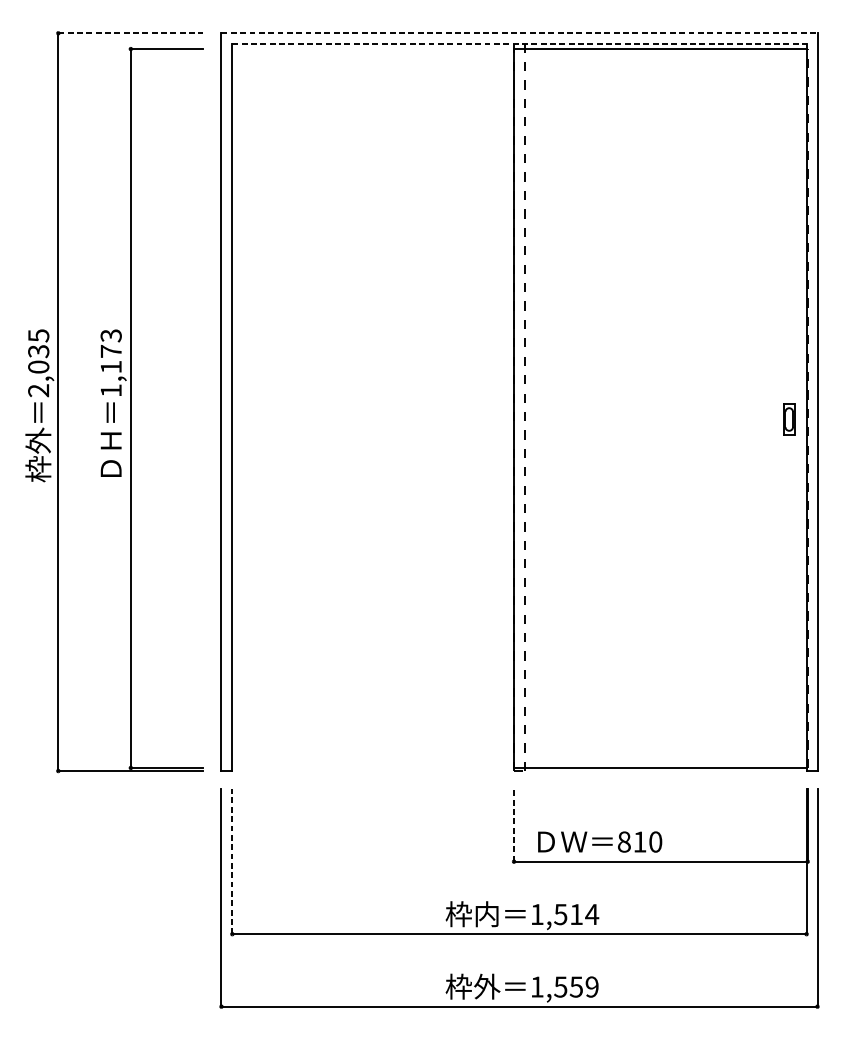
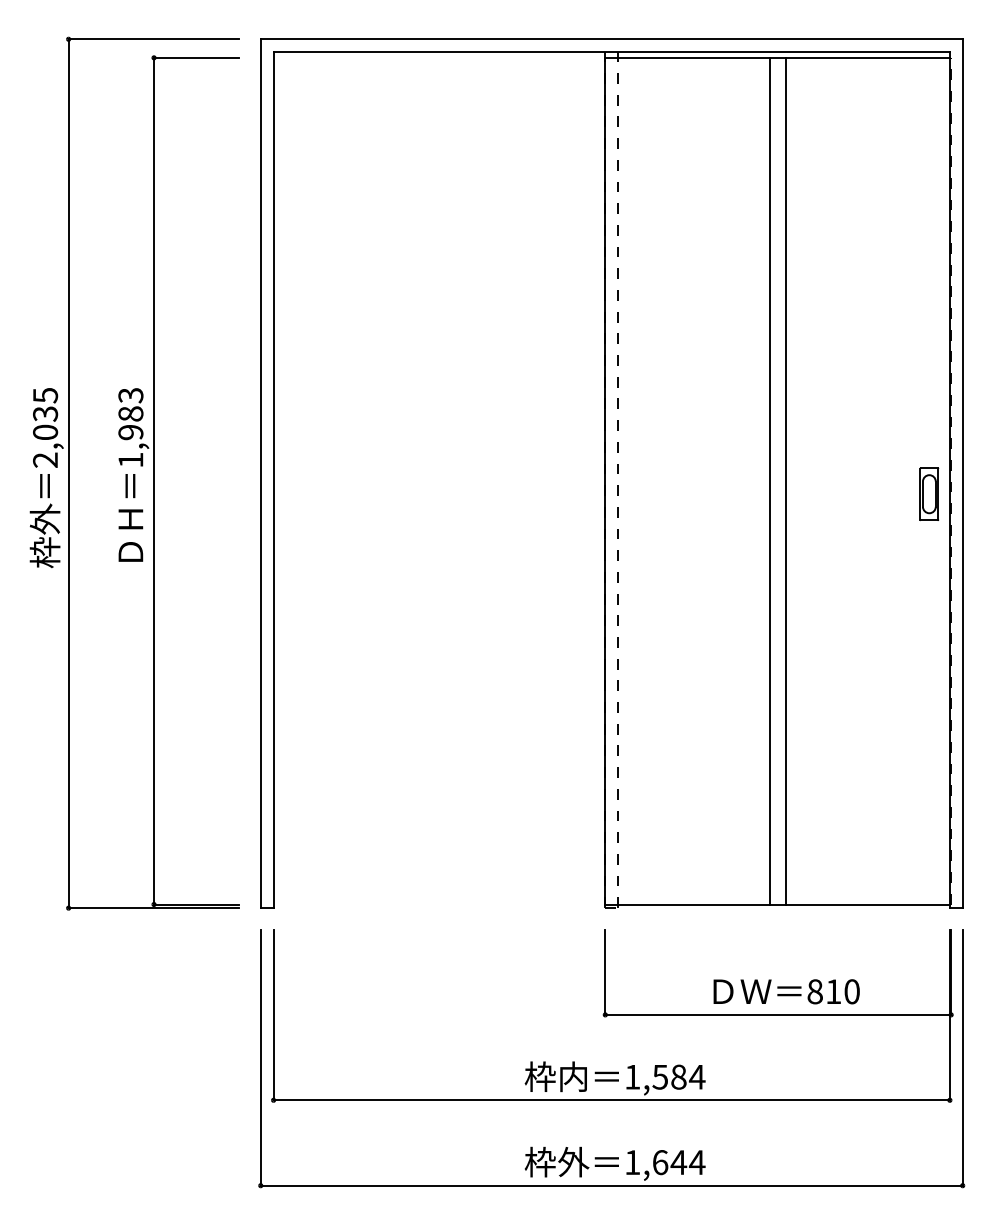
line: (131, 33) -> (154, 39), dashed -> solid
line: (519, 33) -> (611, 39), dashed -> solid
line: (520, 44) -> (612, 52), dashed -> solid
text: (110, 359) -> (130, 423), 1,173 -> 1,983
line: (654, 407) -> (770, 480), added
line: (667, 407) -> (786, 480), added
part: (789, 418) -> (929, 493), size x1.43
line: (514, 825) -> (605, 972), dashed -> solid
text: (599, 841) -> (786, 991), moved
line: (232, 861) -> (273, 1014), dashed -> solid
text: (576, 913) -> (678, 1076), 1,514 -> 1,584
text: (576, 987) -> (678, 1162), 1,559 -> 1,644

